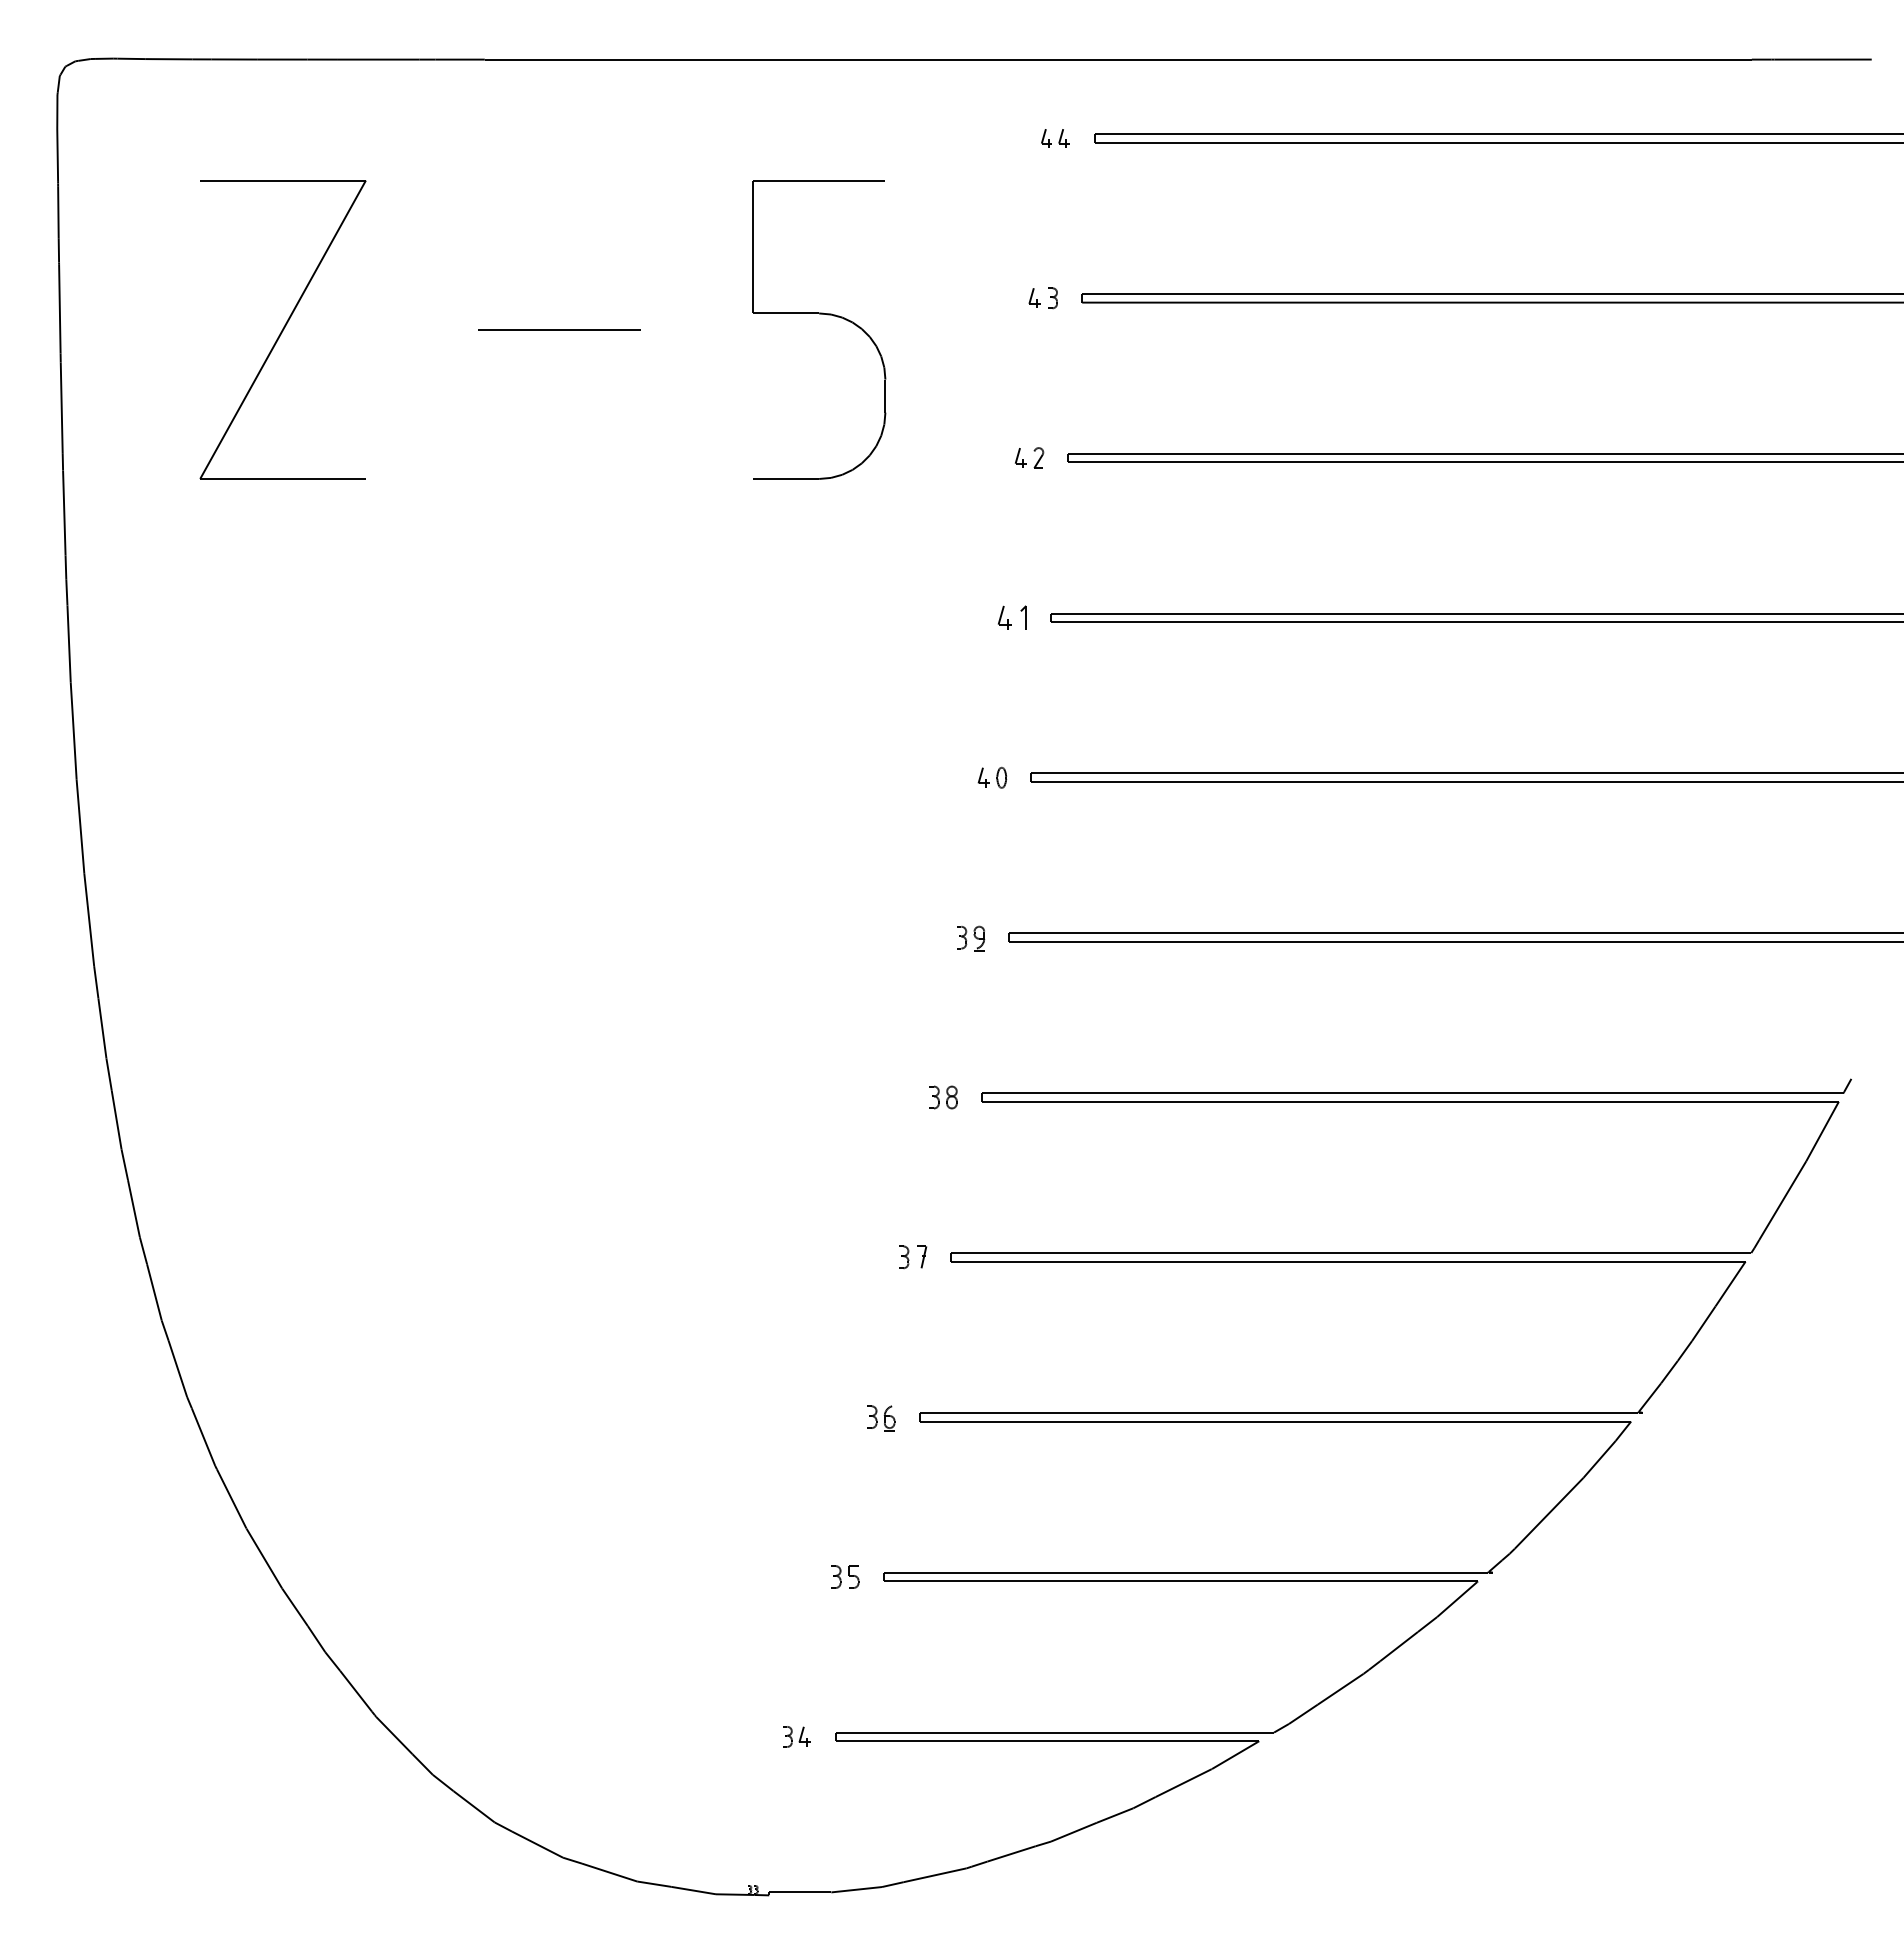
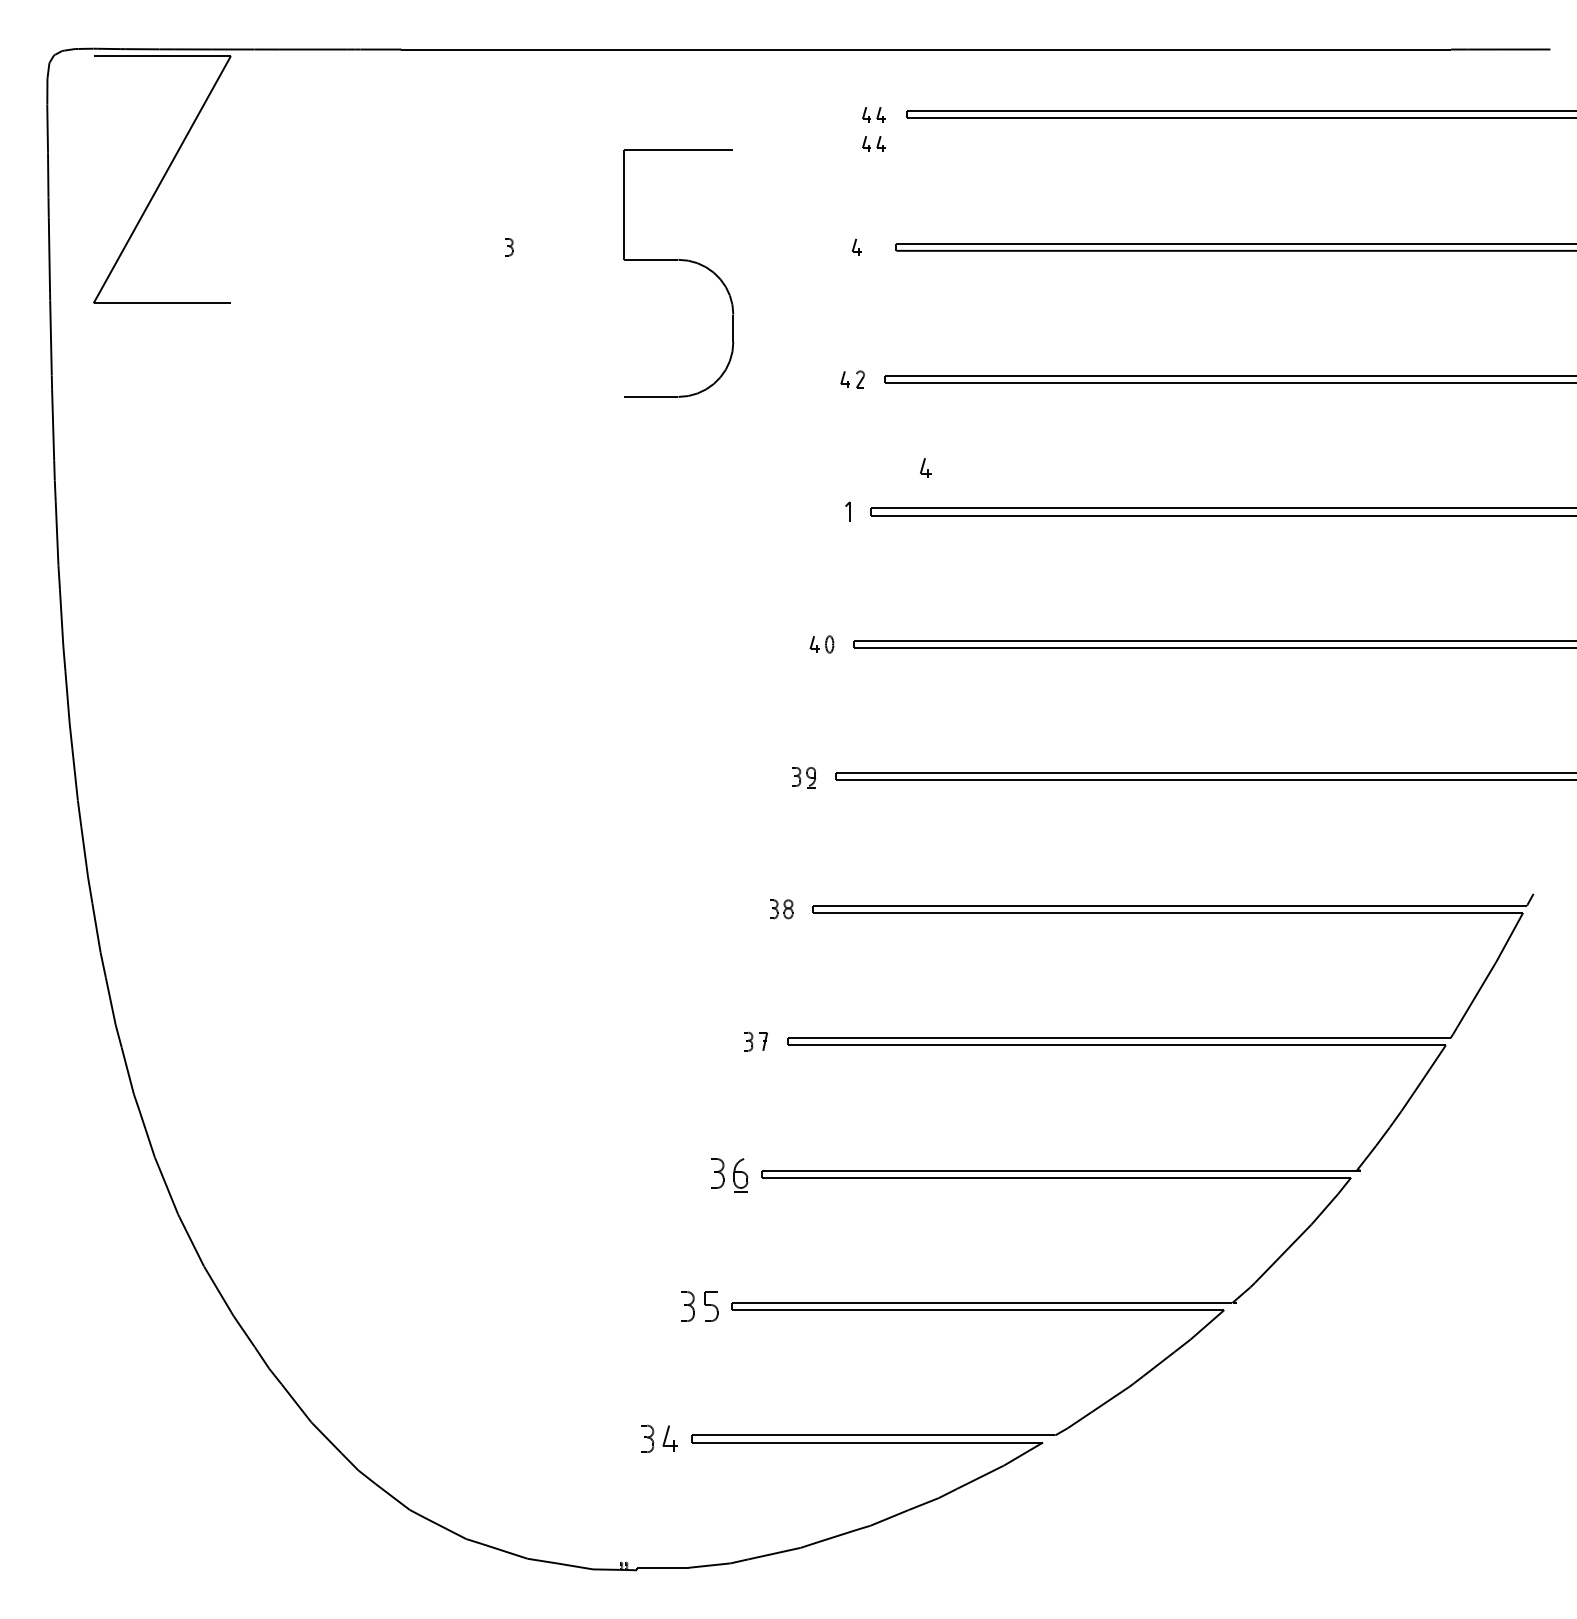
part: (1055, 173) -> (874, 143), added
part: (1052, 298) -> (508, 247), moved
part: (282, 329) -> (161, 179), moved
line: (559, 329) -> (463, 273), removed
part: (1004, 617) -> (925, 467), moved
part: (881, 1418) -> (730, 1175), size x1.6
part: (845, 1576) -> (700, 1306), size x1.6
part: (796, 1736) -> (659, 1438), size x1.6

